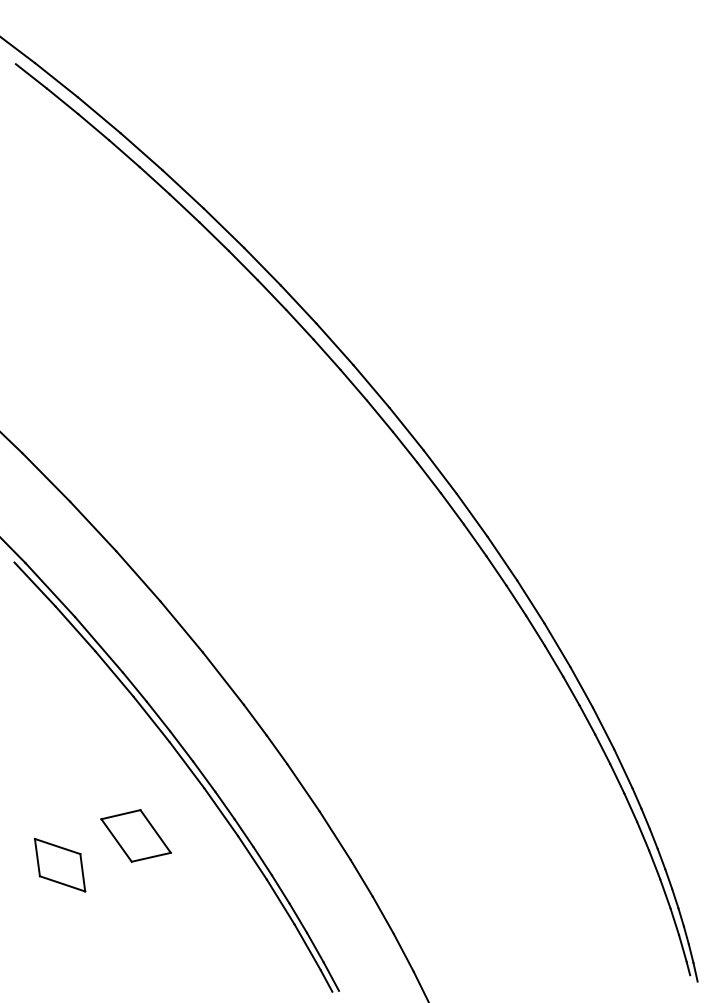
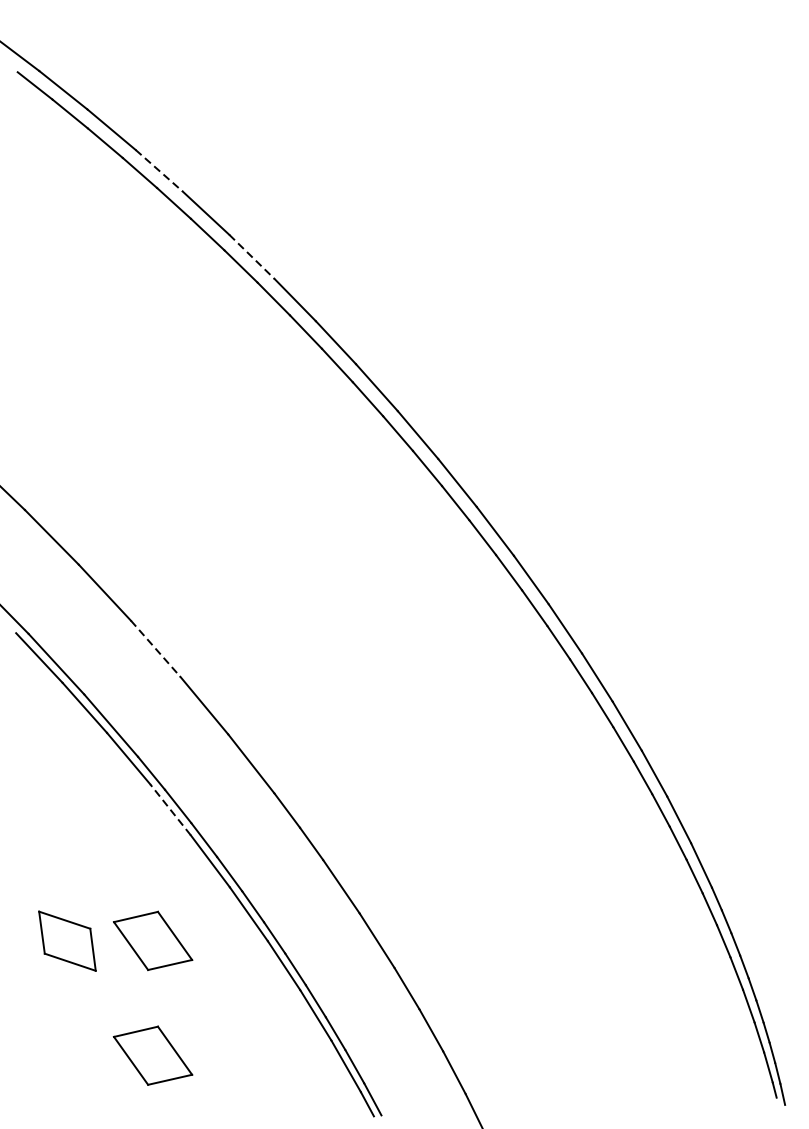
line: (141, 151) -> (159, 170), solid -> dashed
line: (224, 228) -> (252, 257), solid -> dashed
line: (138, 576) -> (155, 648), solid -> dashed
line: (151, 719) -> (170, 809), solid -> dashed
part: (60, 864) -> (67, 940), moved
part: (135, 937) -> (152, 1055), added

